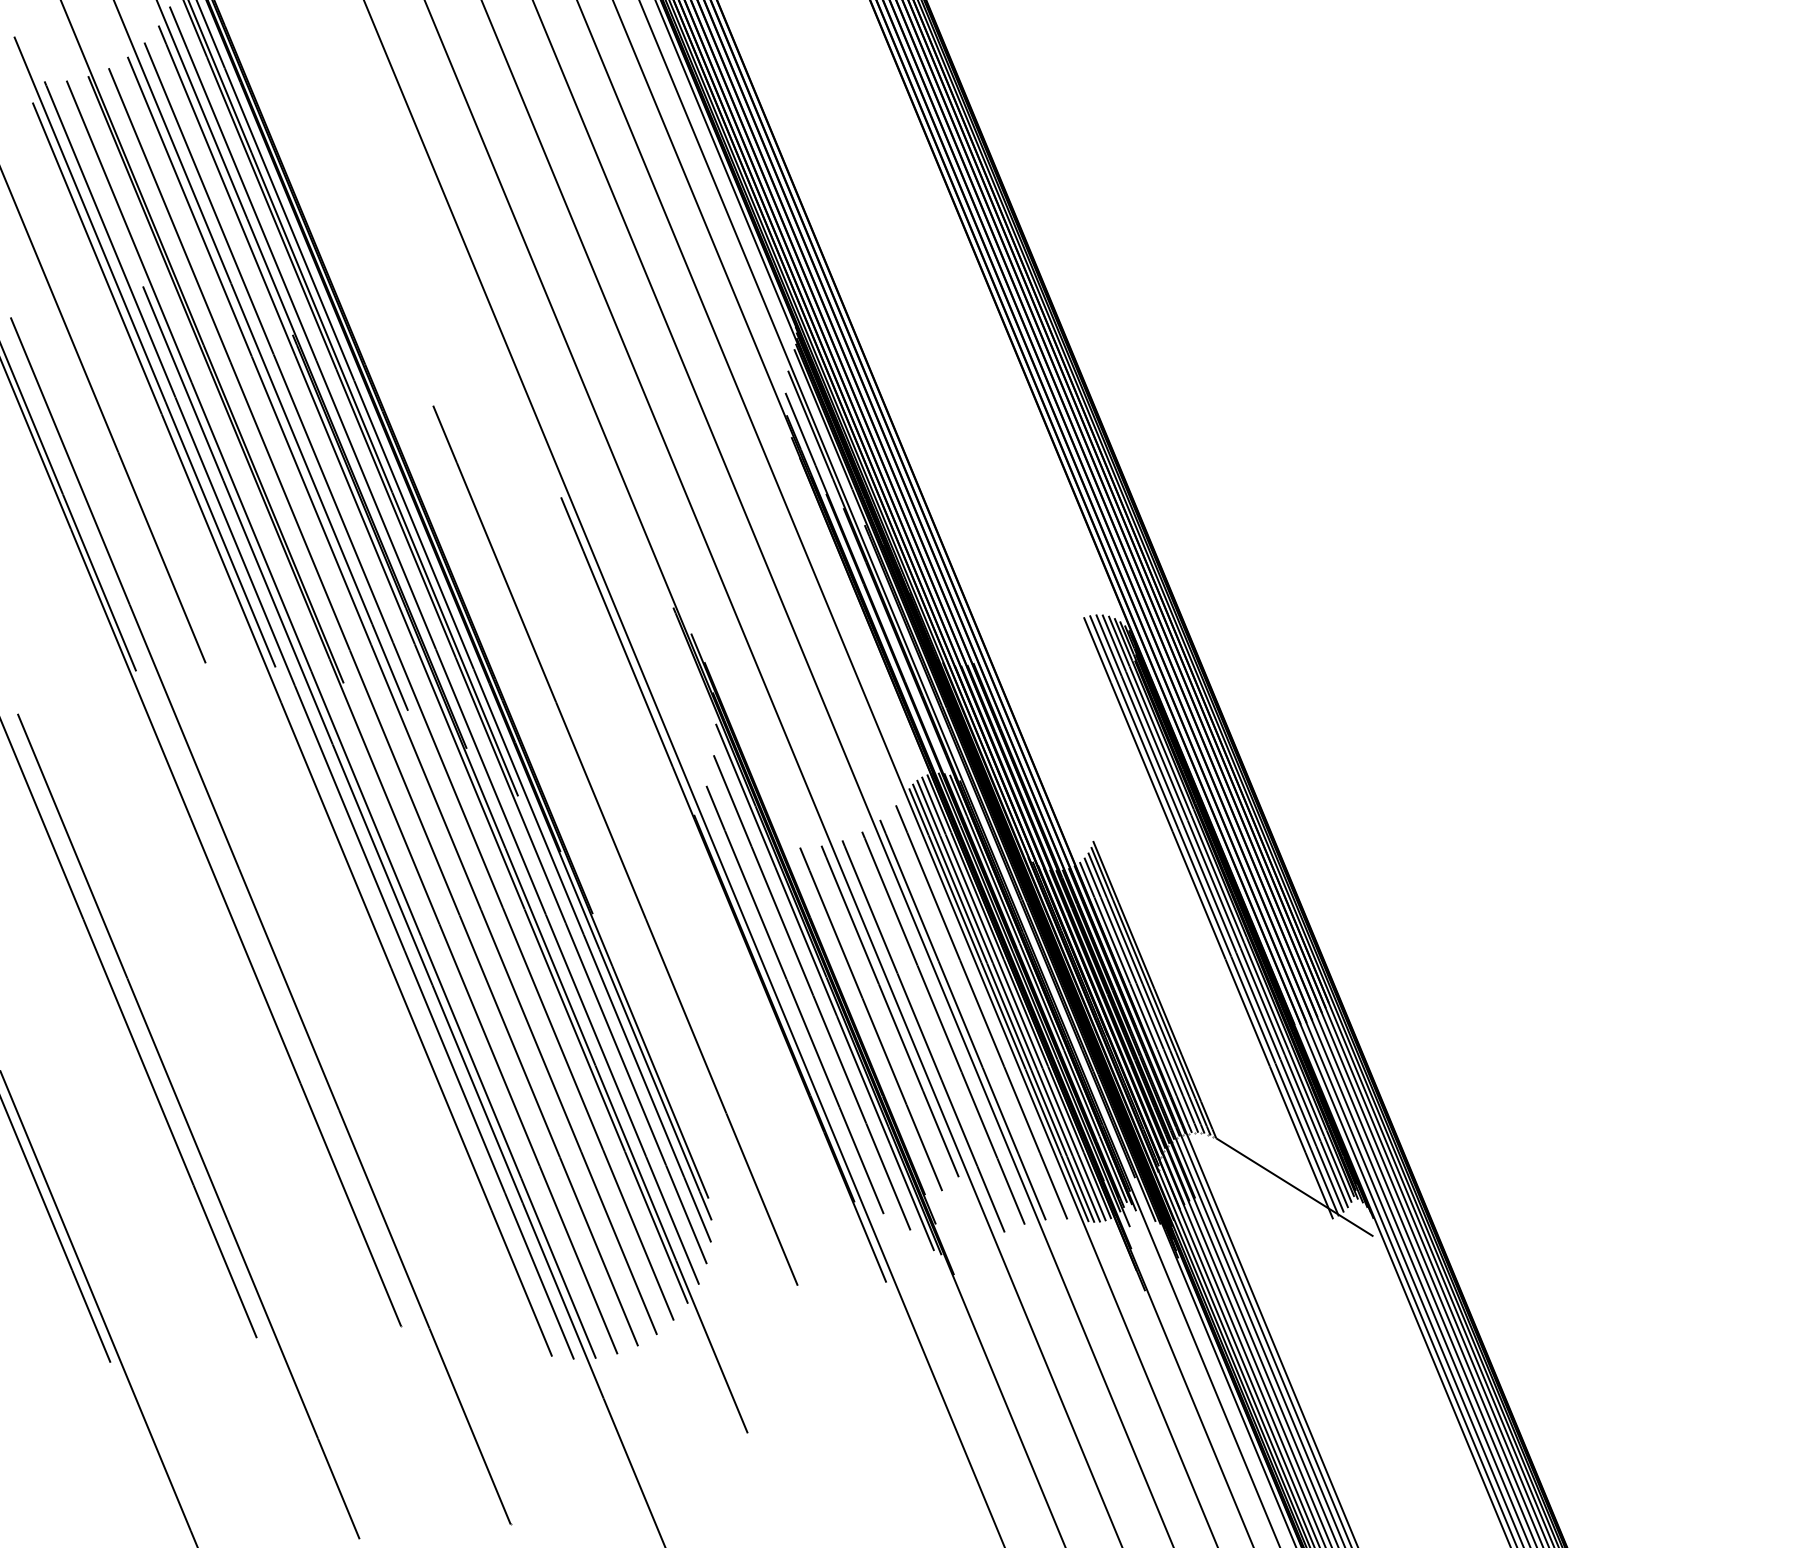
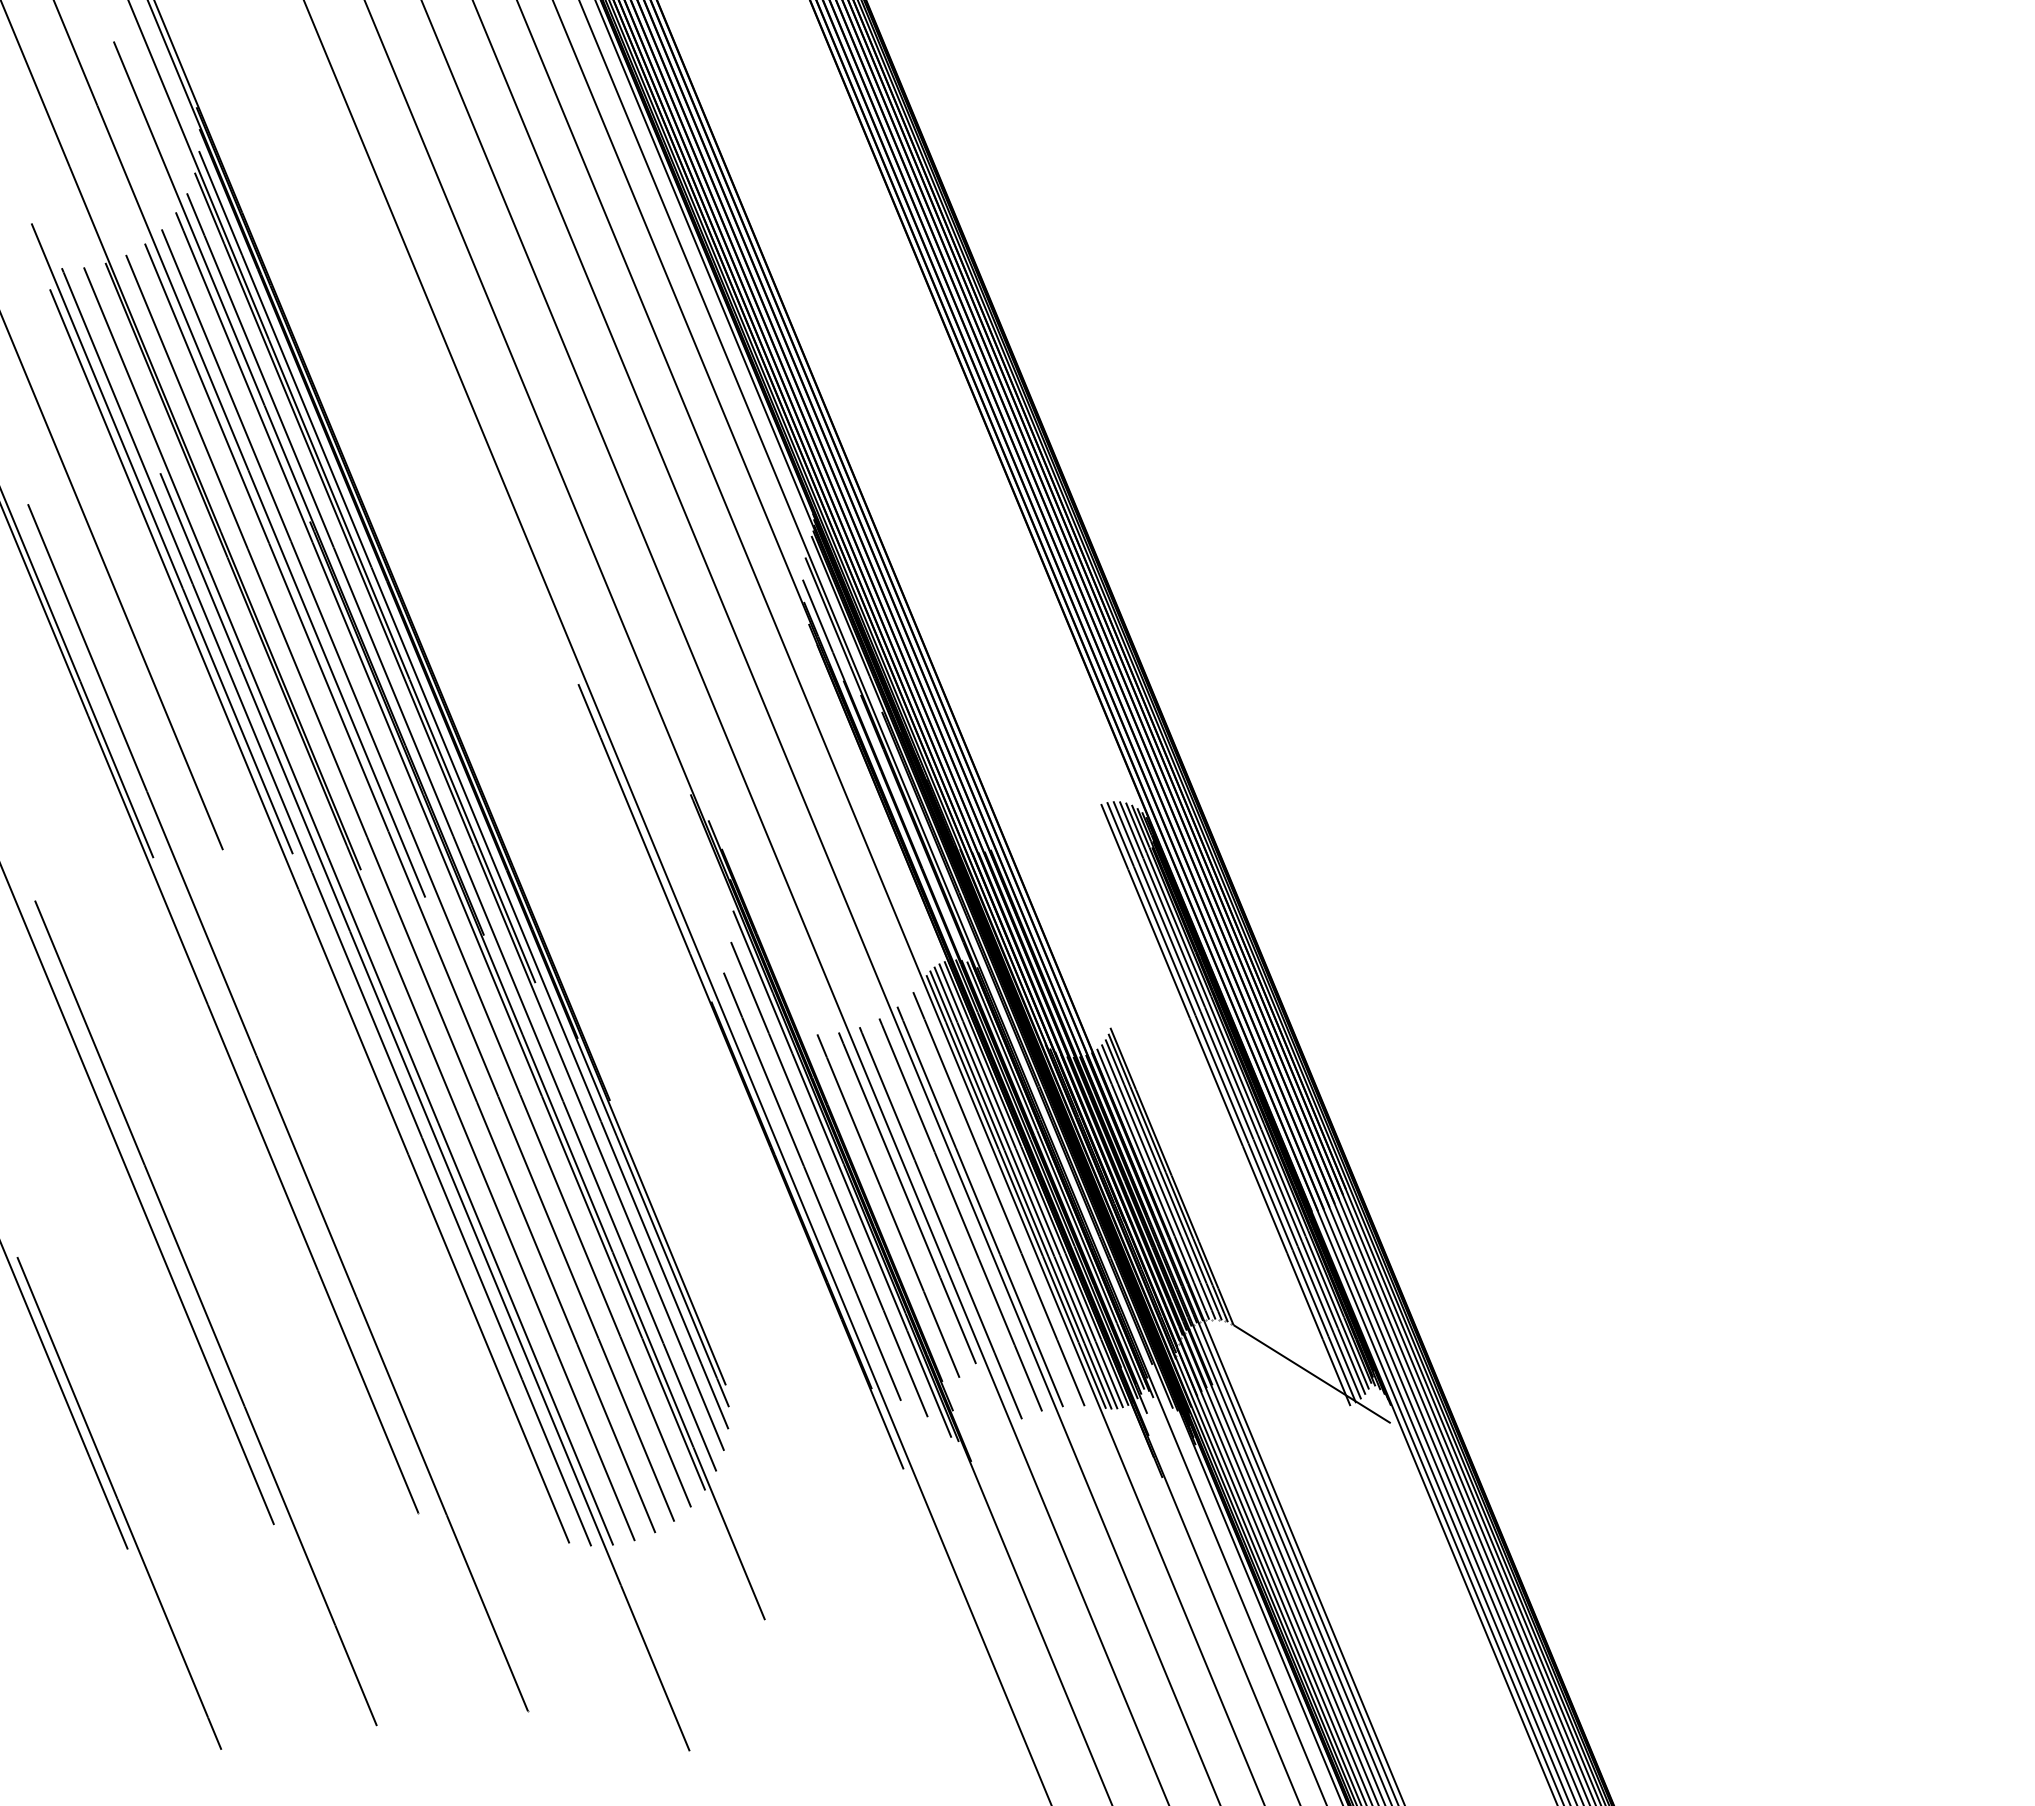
line: (615, 845) -> (632, 1032), removed

